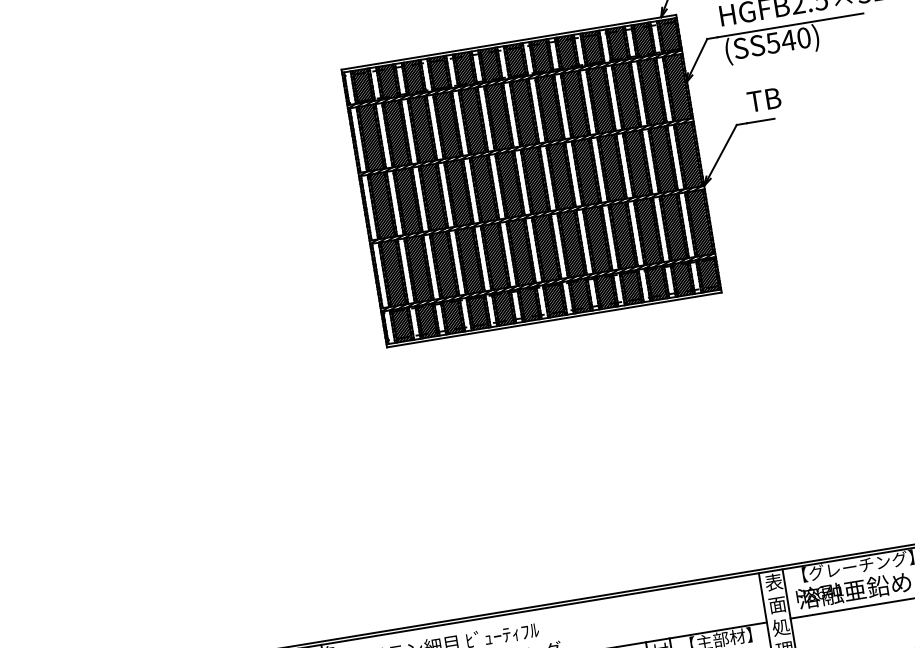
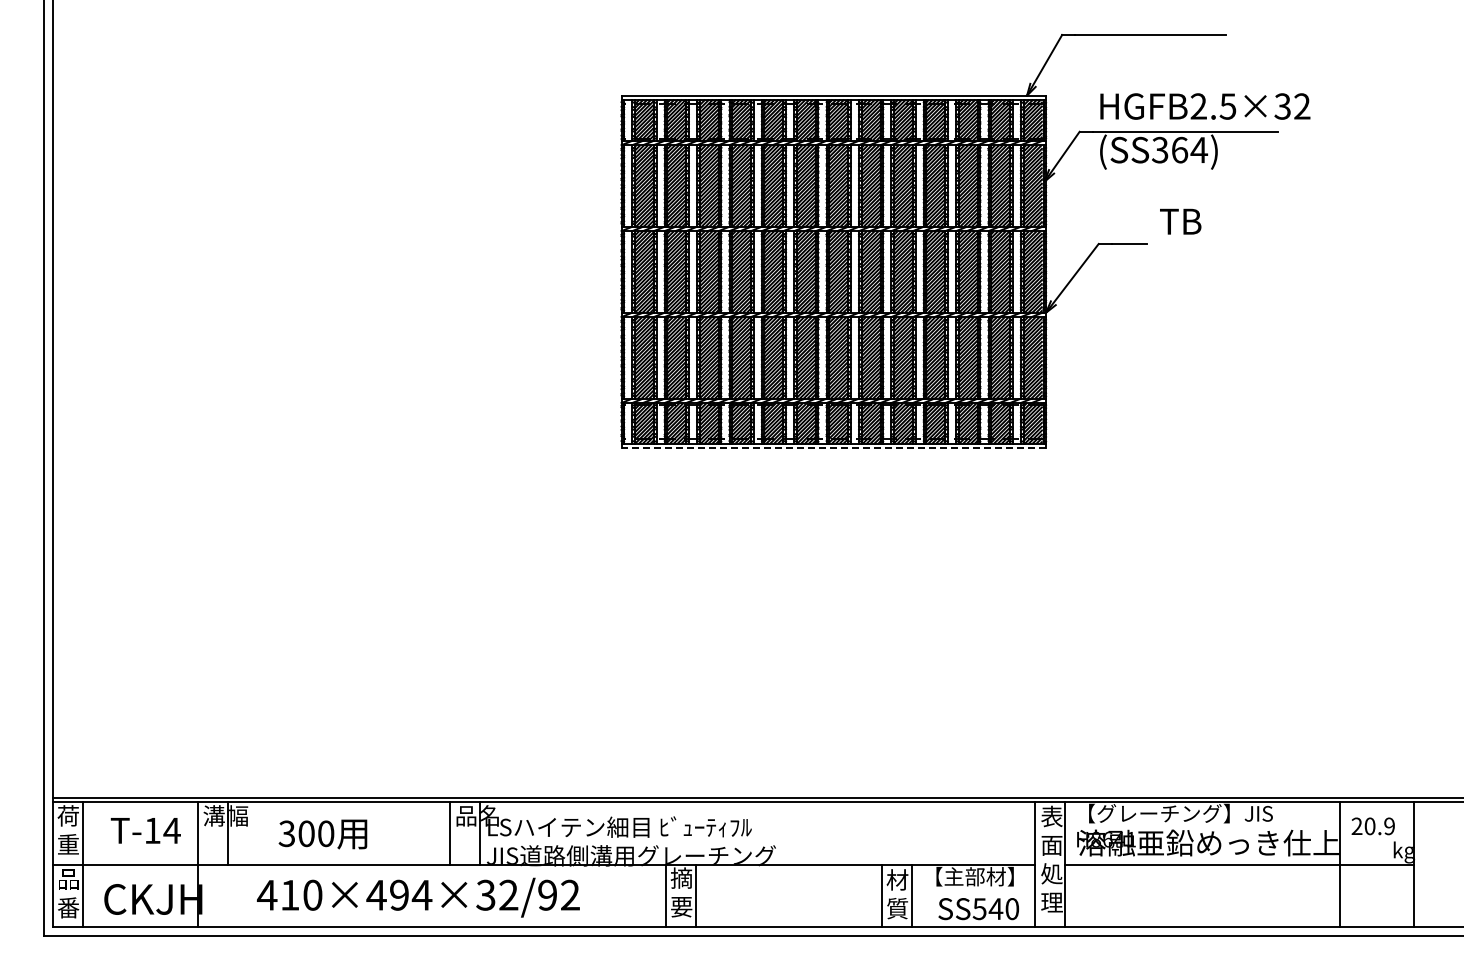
text: (789, 39) -> (1180, 149), (SS540) -> (SS364)
text: (764, 99) -> (1180, 221), moved
line: (554, 320) -> (833, 448), solid -> dashed

